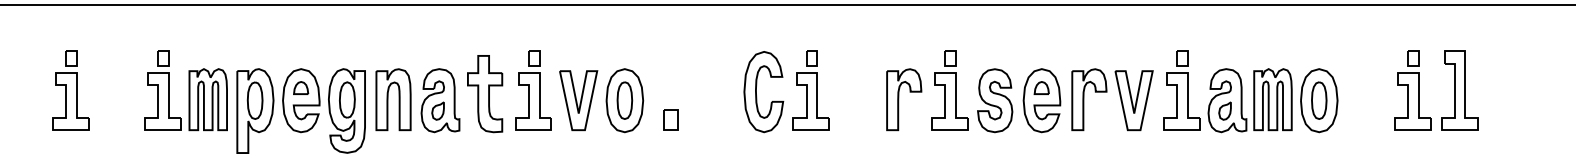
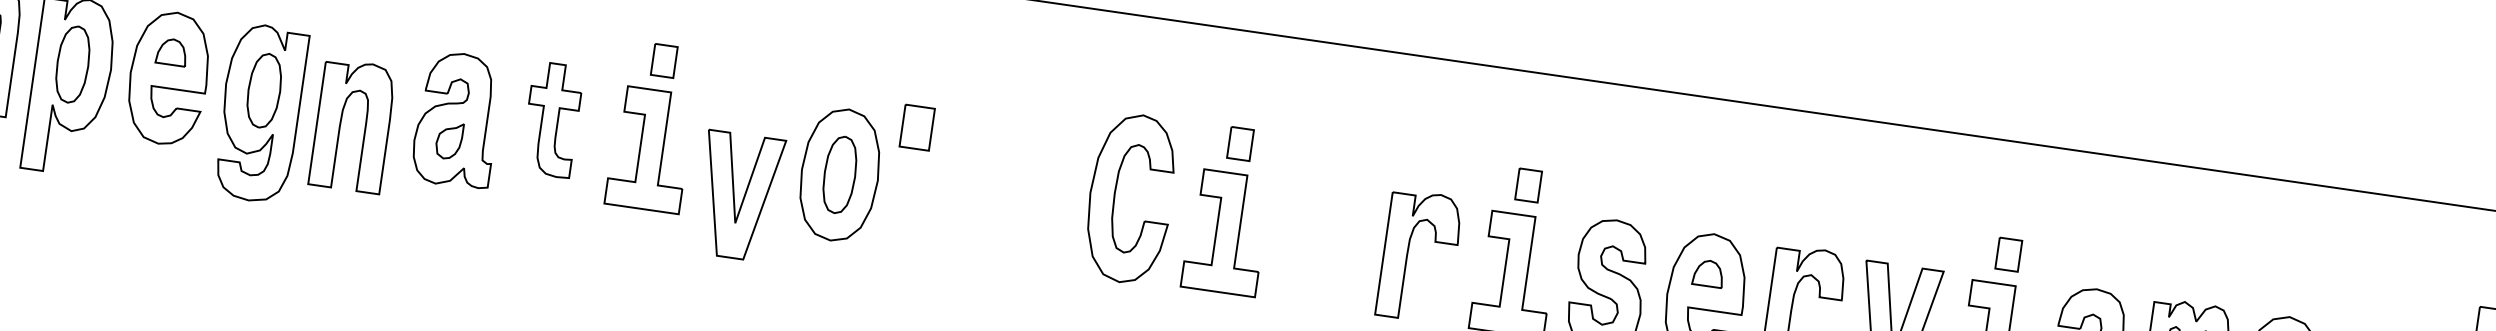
part: (485, 94) -> (552, 120), size x0.7
part: (393, 99) -> (352, 125), moved
part: (578, 100) -> (738, 196), moved
part: (670, 119) -> (915, 126), moved

